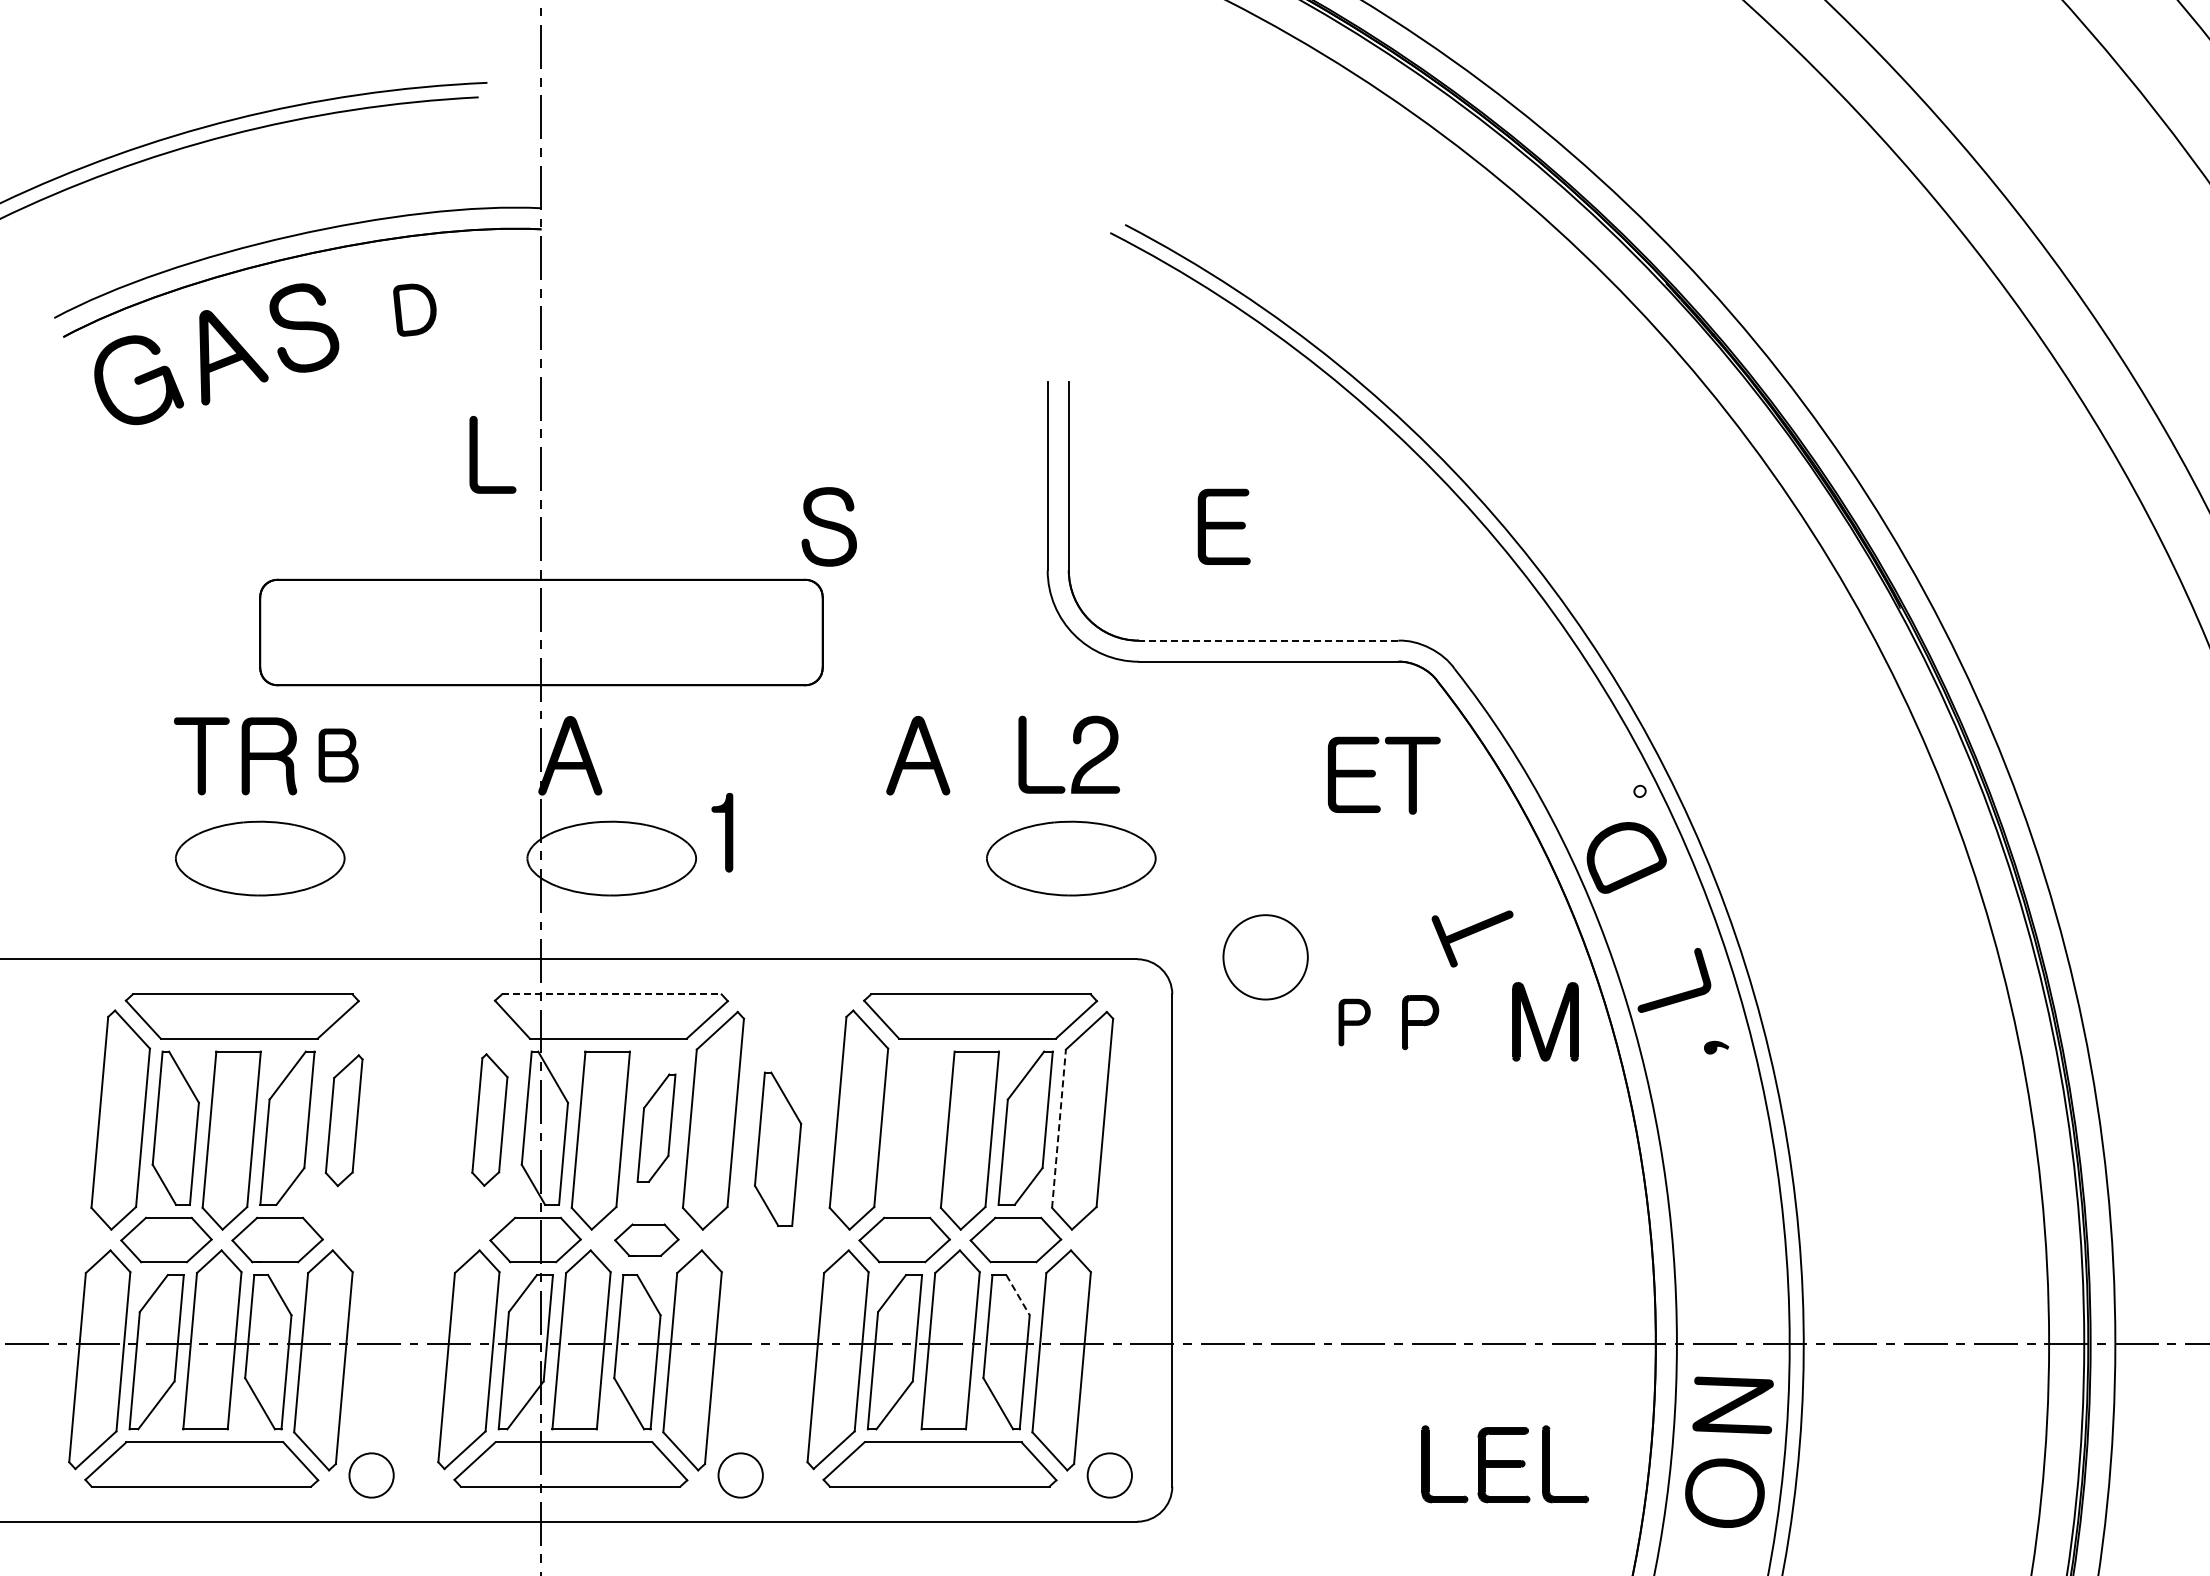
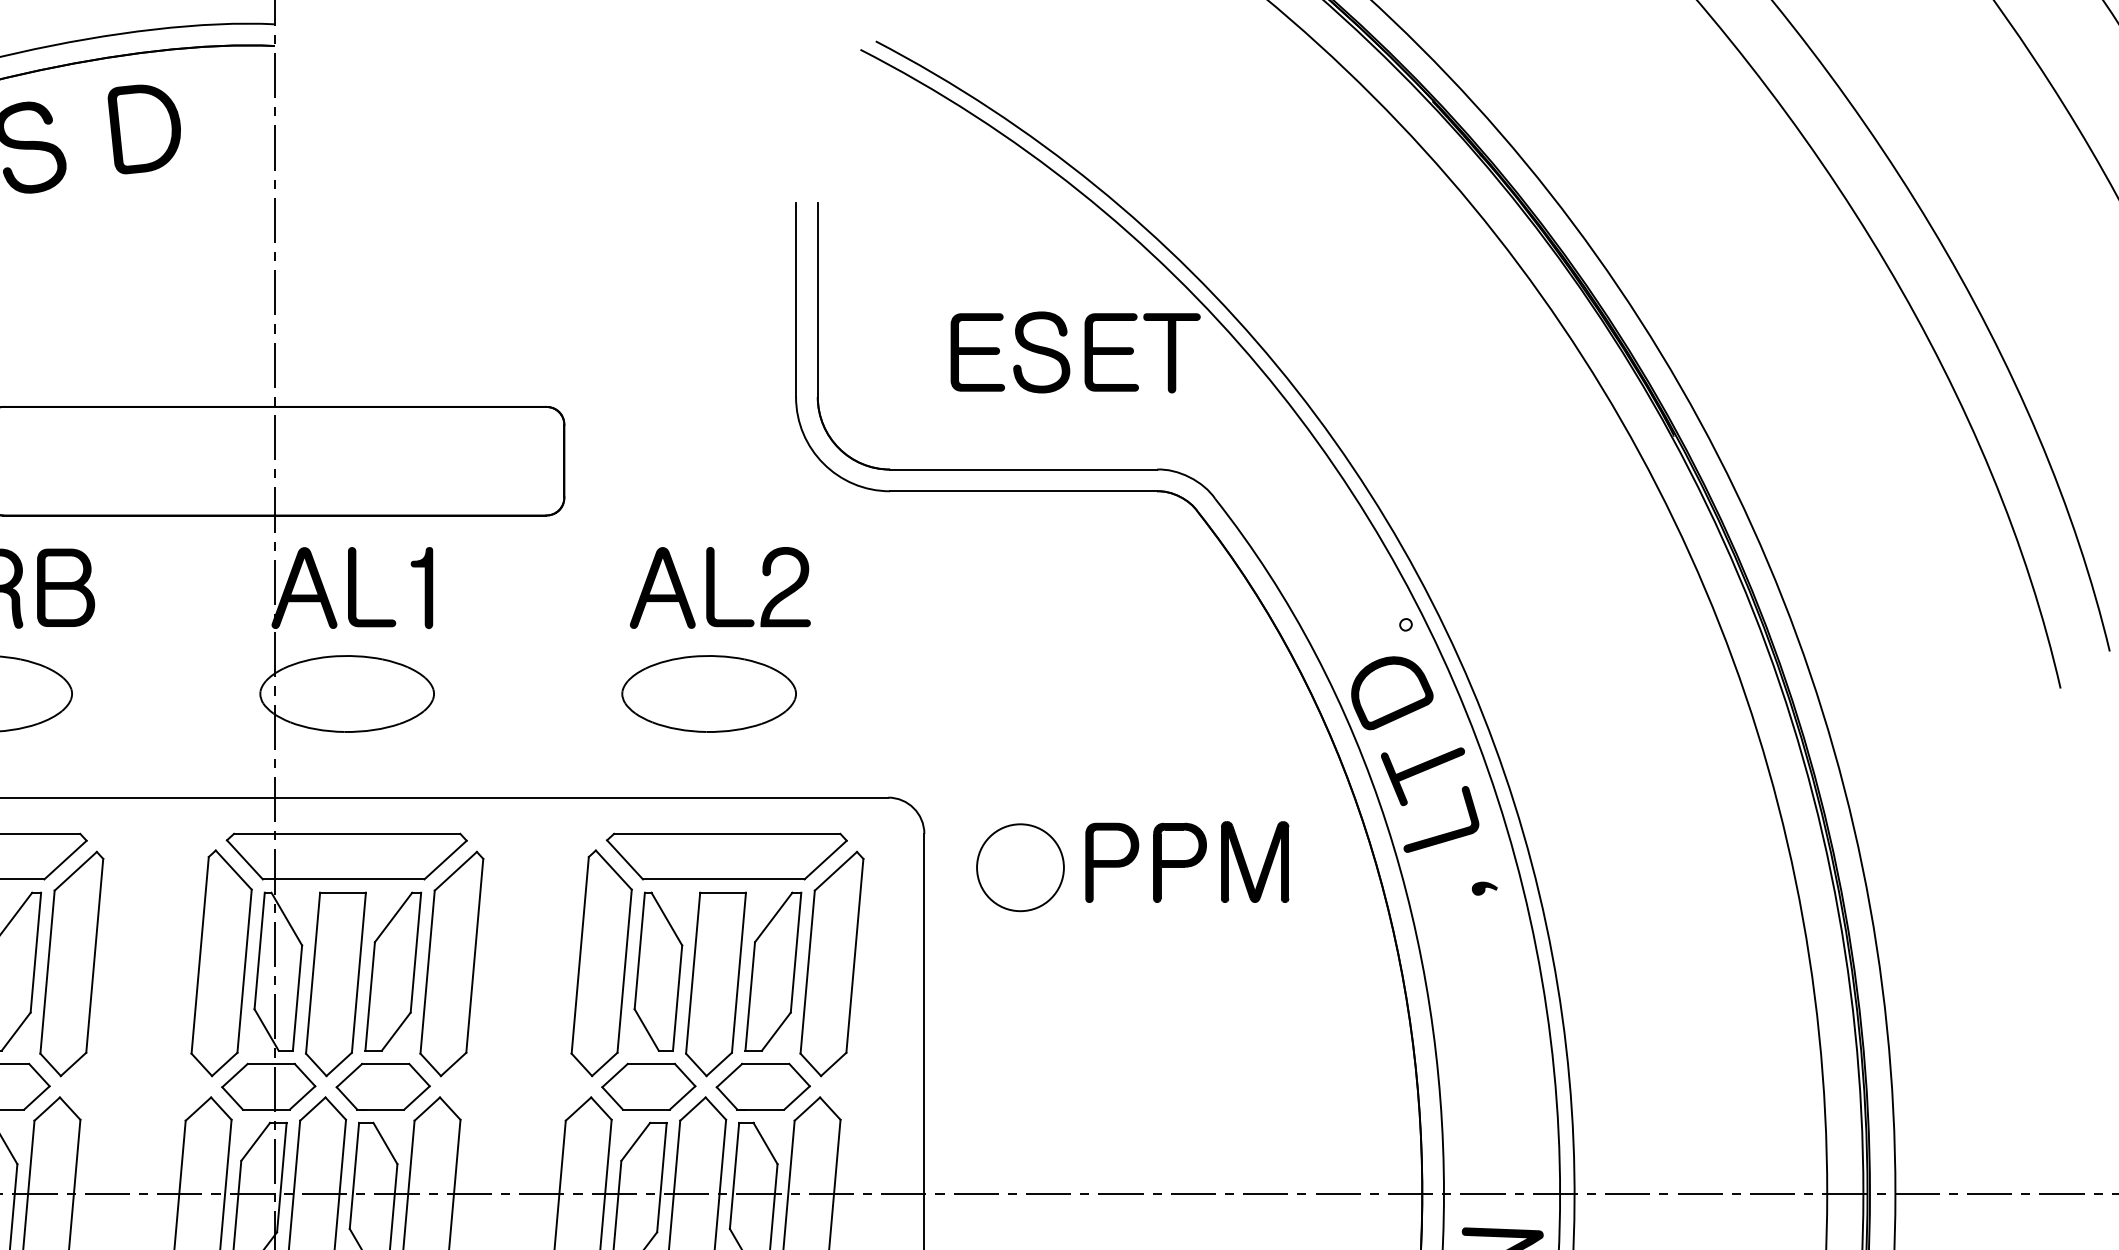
part: (414, 309) -> (144, 128), size x1.67
part: (477, 454) -> (356, 586), moved
part: (828, 526) -> (1040, 352), moved
line: (1268, 640) -> (1023, 469), dashed -> solid
part: (1074, 743) -> (763, 575), moved
part: (338, 755) -> (65, 587), size x1.43
part: (1375, 775) -> (1133, 353), moved
part: (722, 832) -> (422, 587), moved
part: (1071, 858) -> (709, 693), moved
part: (1472, 938) -> (1422, 776), moved
part: (1265, 957) -> (1020, 867), moved
line: (611, 994) -> (346, 833), dashed -> solid
part: (1354, 1022) -> (1111, 862), size x1.67
part: (1420, 1022) -> (1179, 862), size x1.43
part: (1537, 1024) -> (1246, 864), moved
part: (489, 1119) -> (221, 962), size x1.67
part: (343, 1120) -> (70, 963), size x1.67
part: (656, 1127) -> (393, 970), size x1.43
line: (1059, 1128) -> (808, 971), dashed -> solid
part: (777, 1148) -> (657, 970), moved
part: (646, 1239) -> (382, 1086), size x1.43
line: (1018, 1295) -> (765, 1143), dashed -> solid

